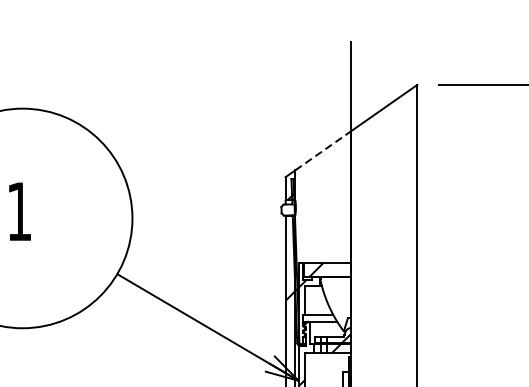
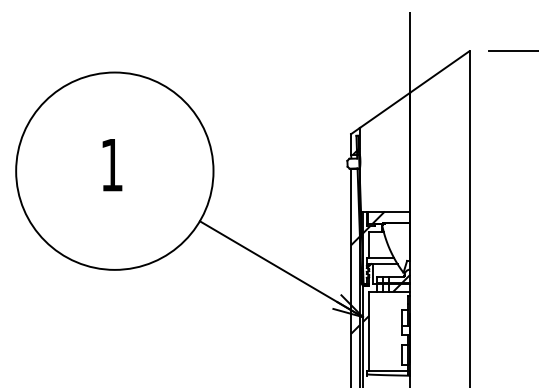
line: (323, 150) -> (385, 110), dashed -> solid

